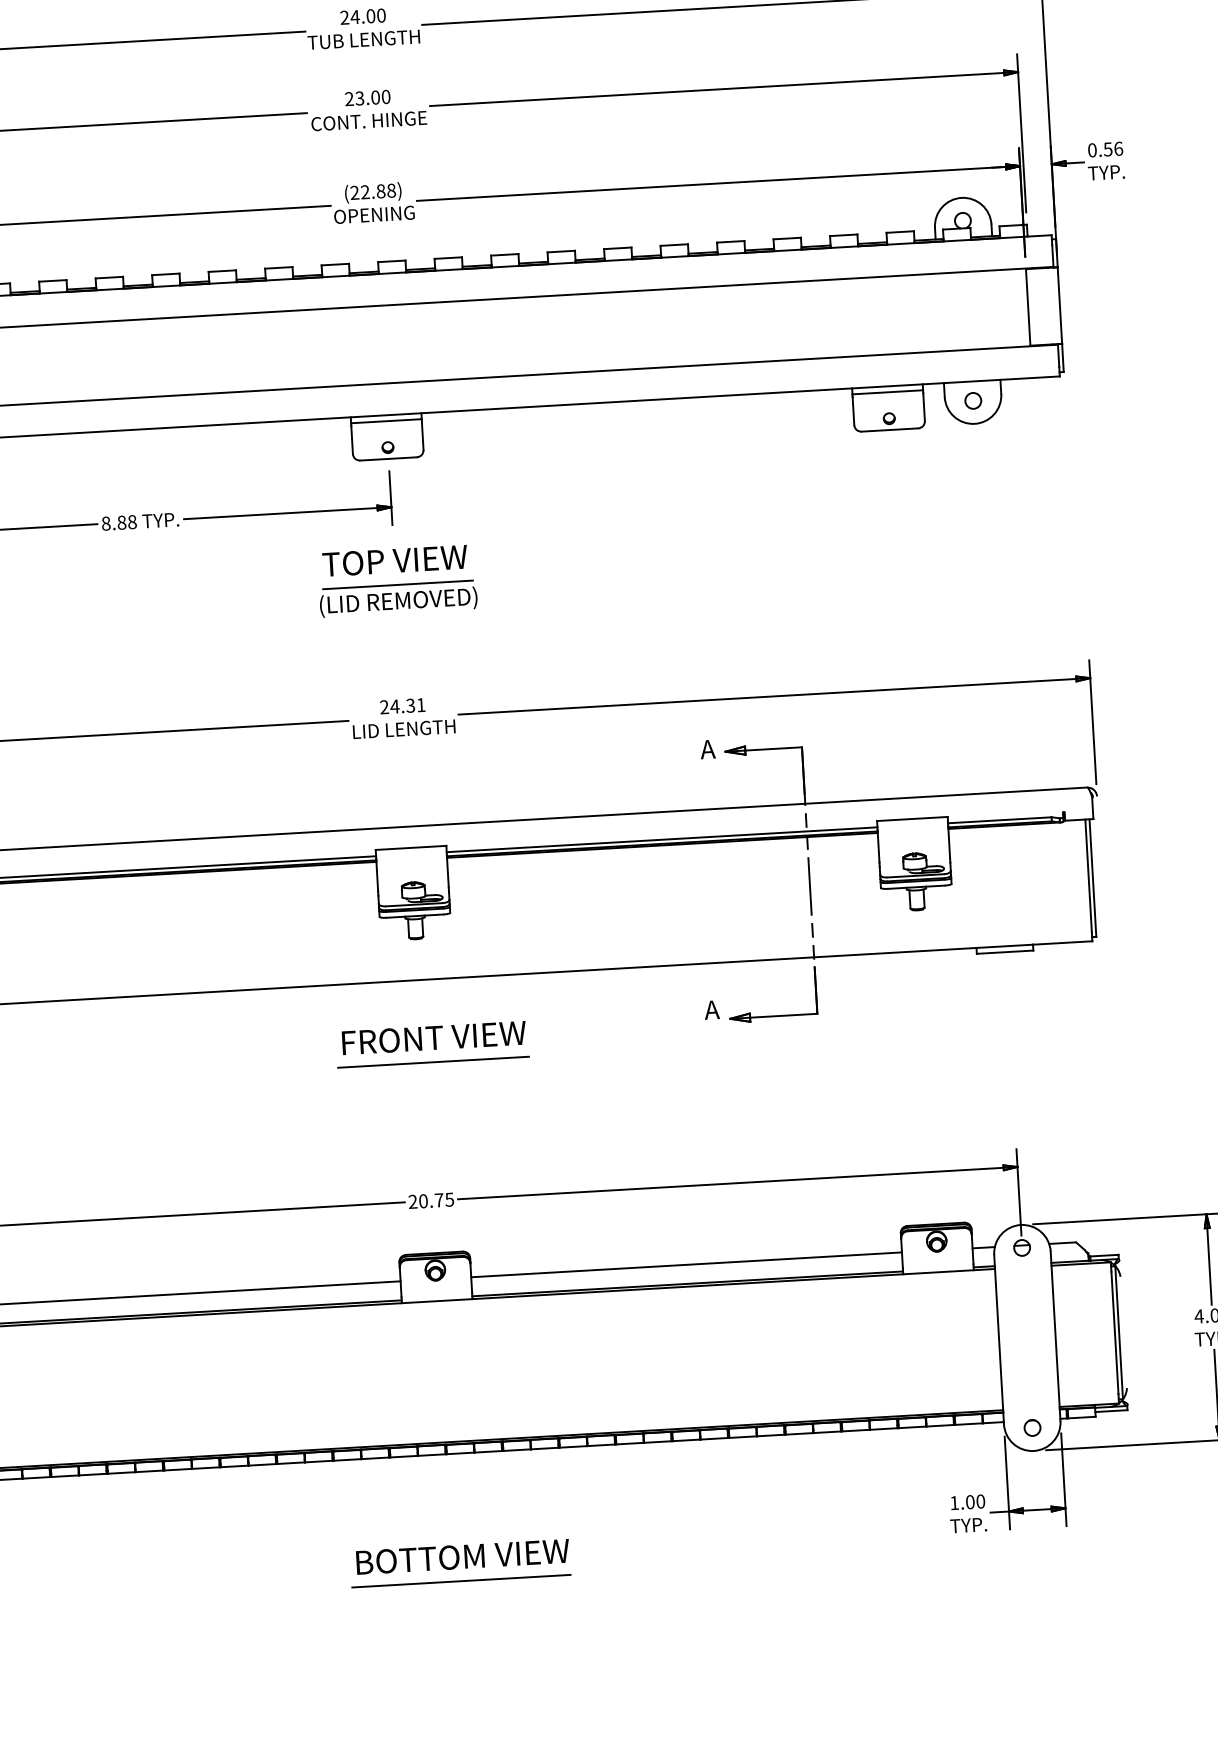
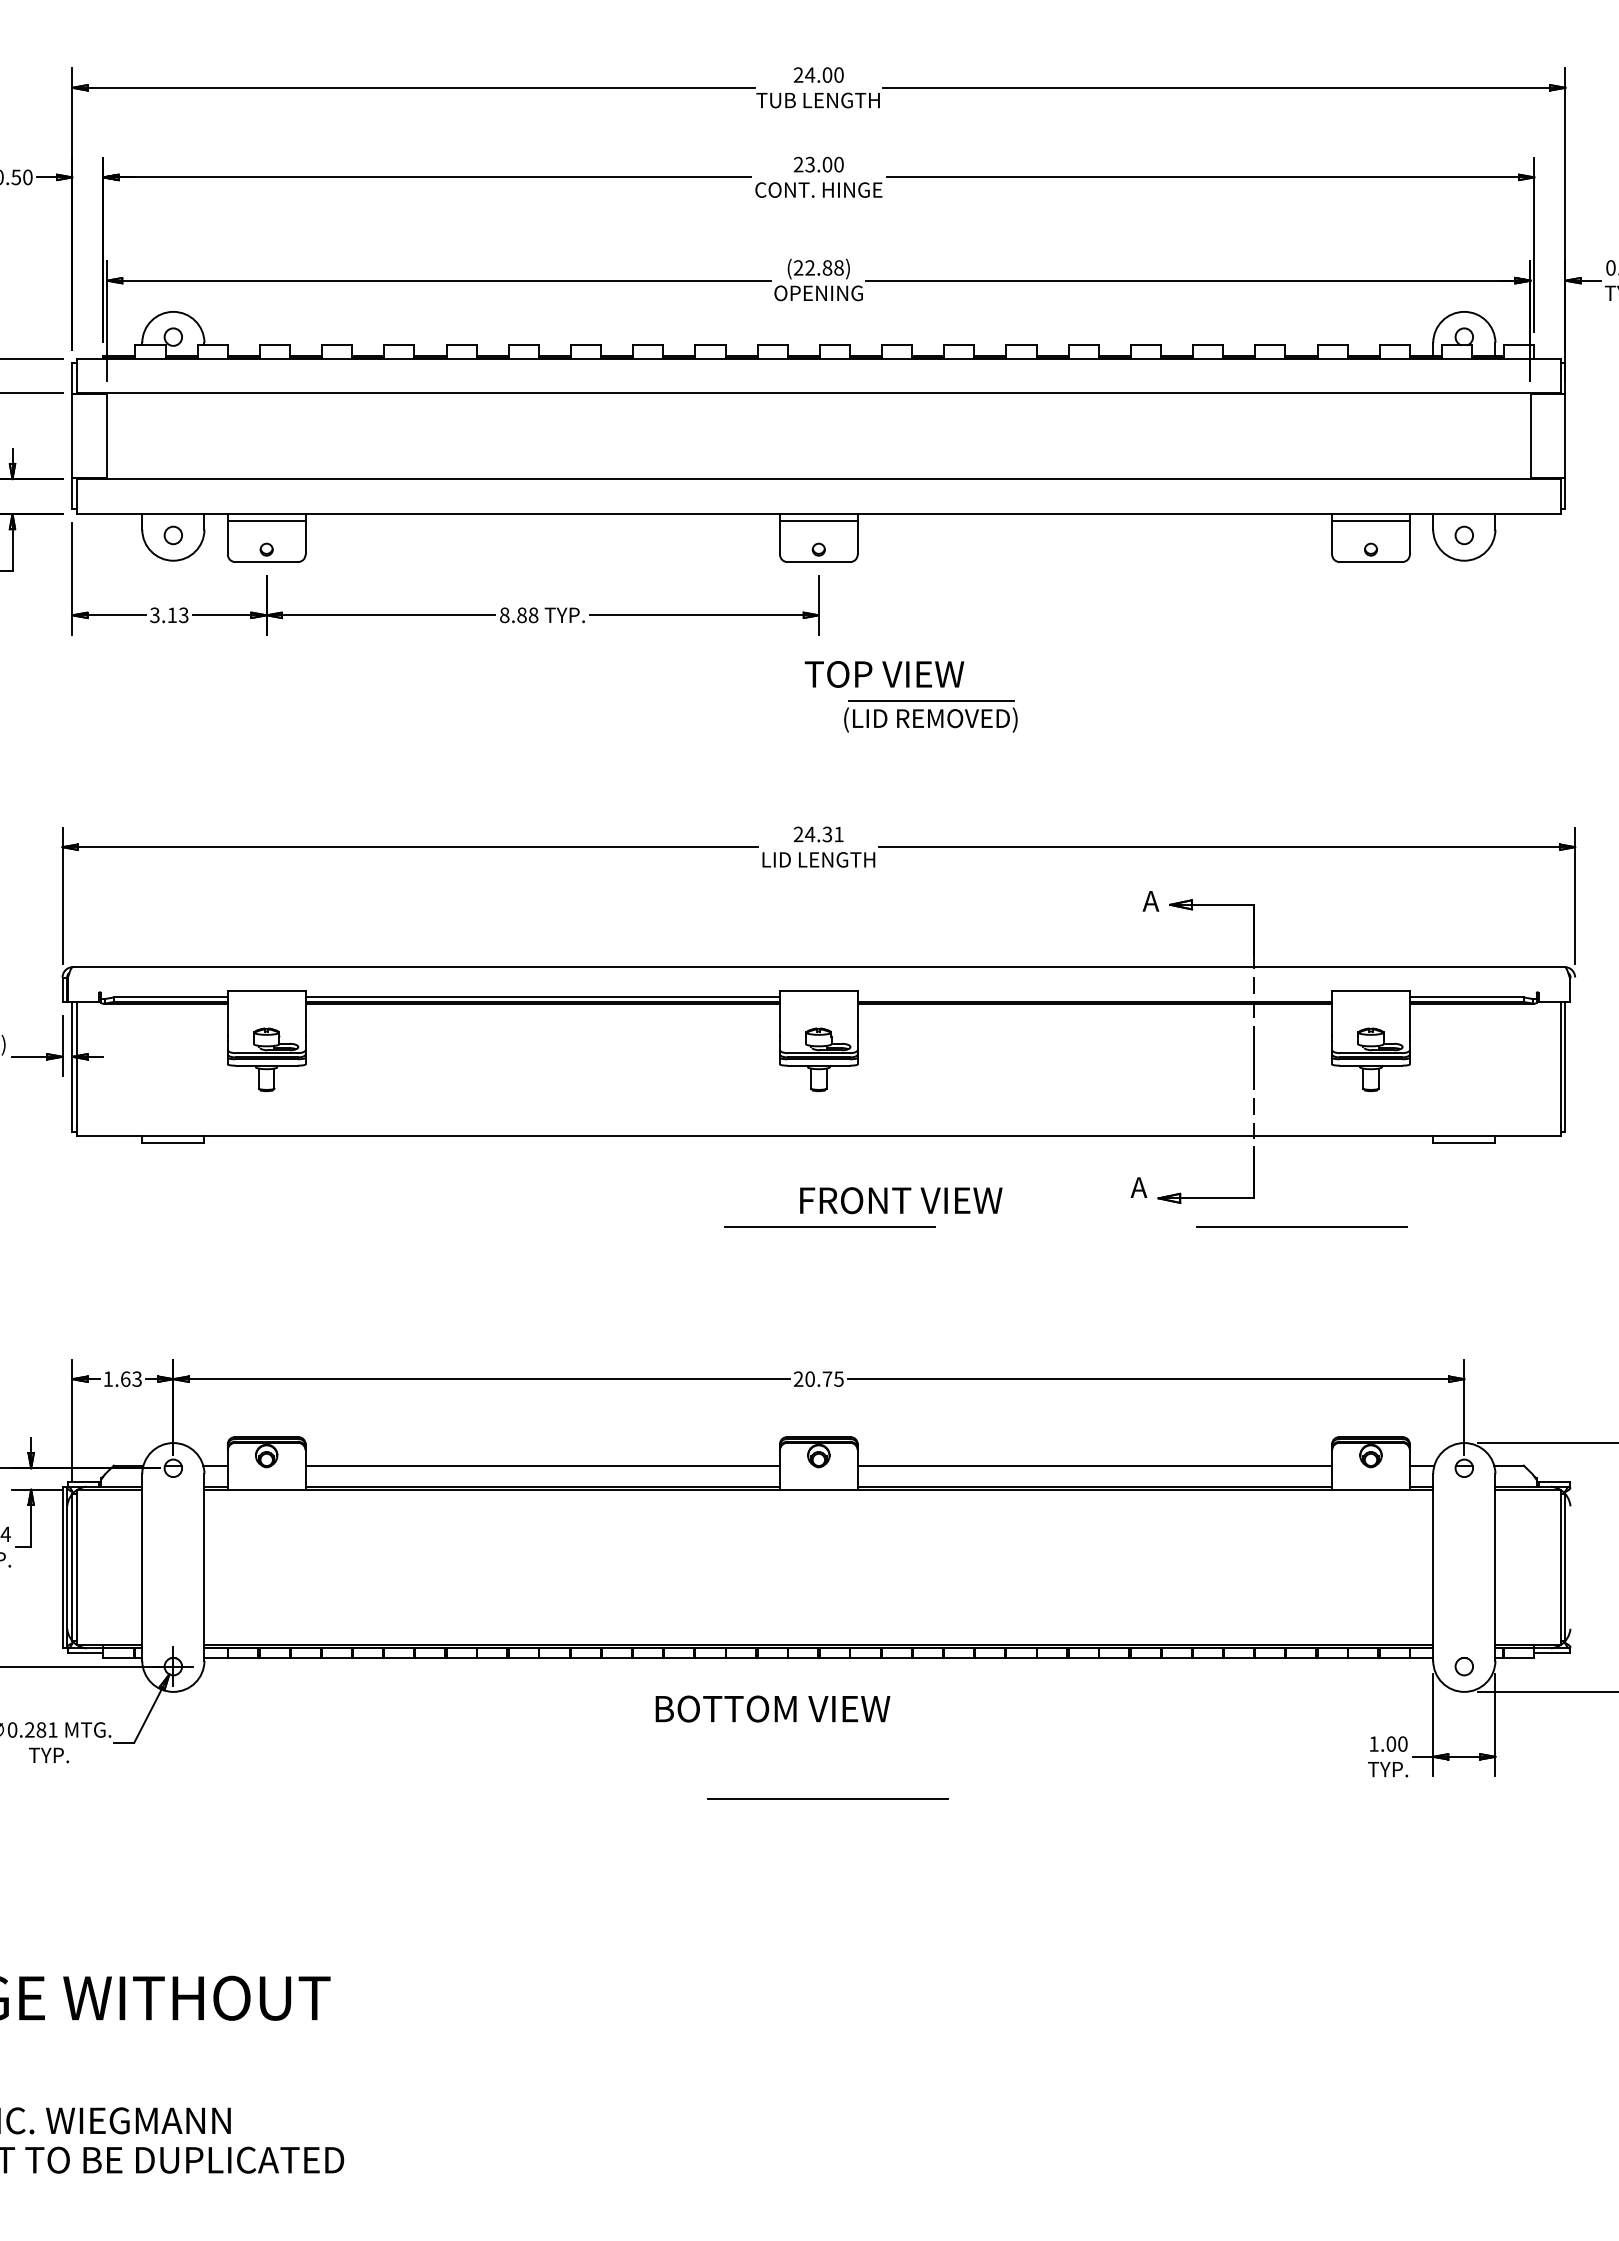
text: (395, 560) -> (884, 674), moved
part: (398, 599) -> (930, 716), moved
line: (661, 839) -> (1094, 997), removed
line: (861, 1036) -> (1301, 1226), added
text: (434, 1037) -> (901, 1200), moved
text: (462, 1556) -> (772, 1708), moved

